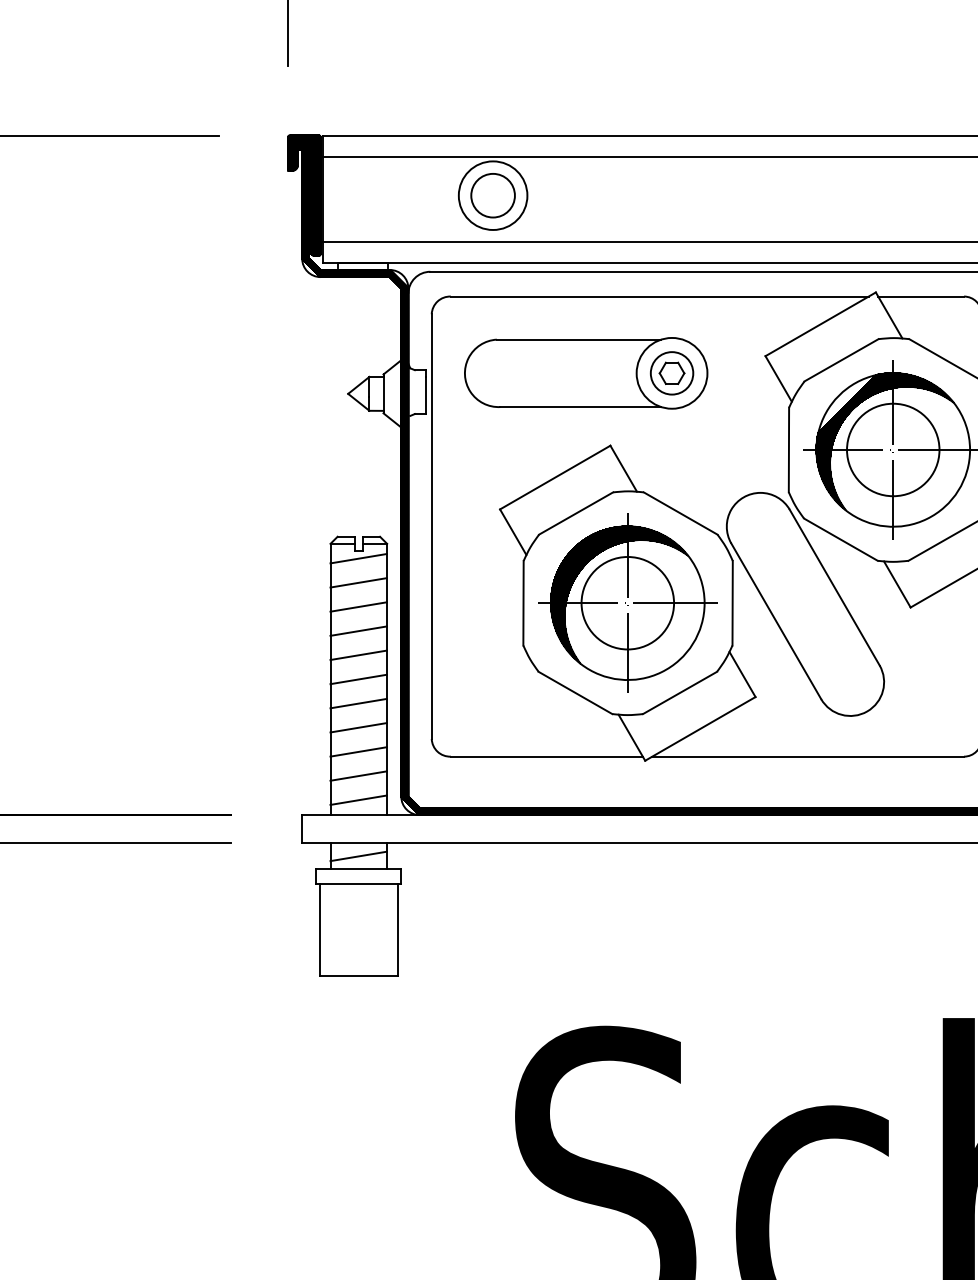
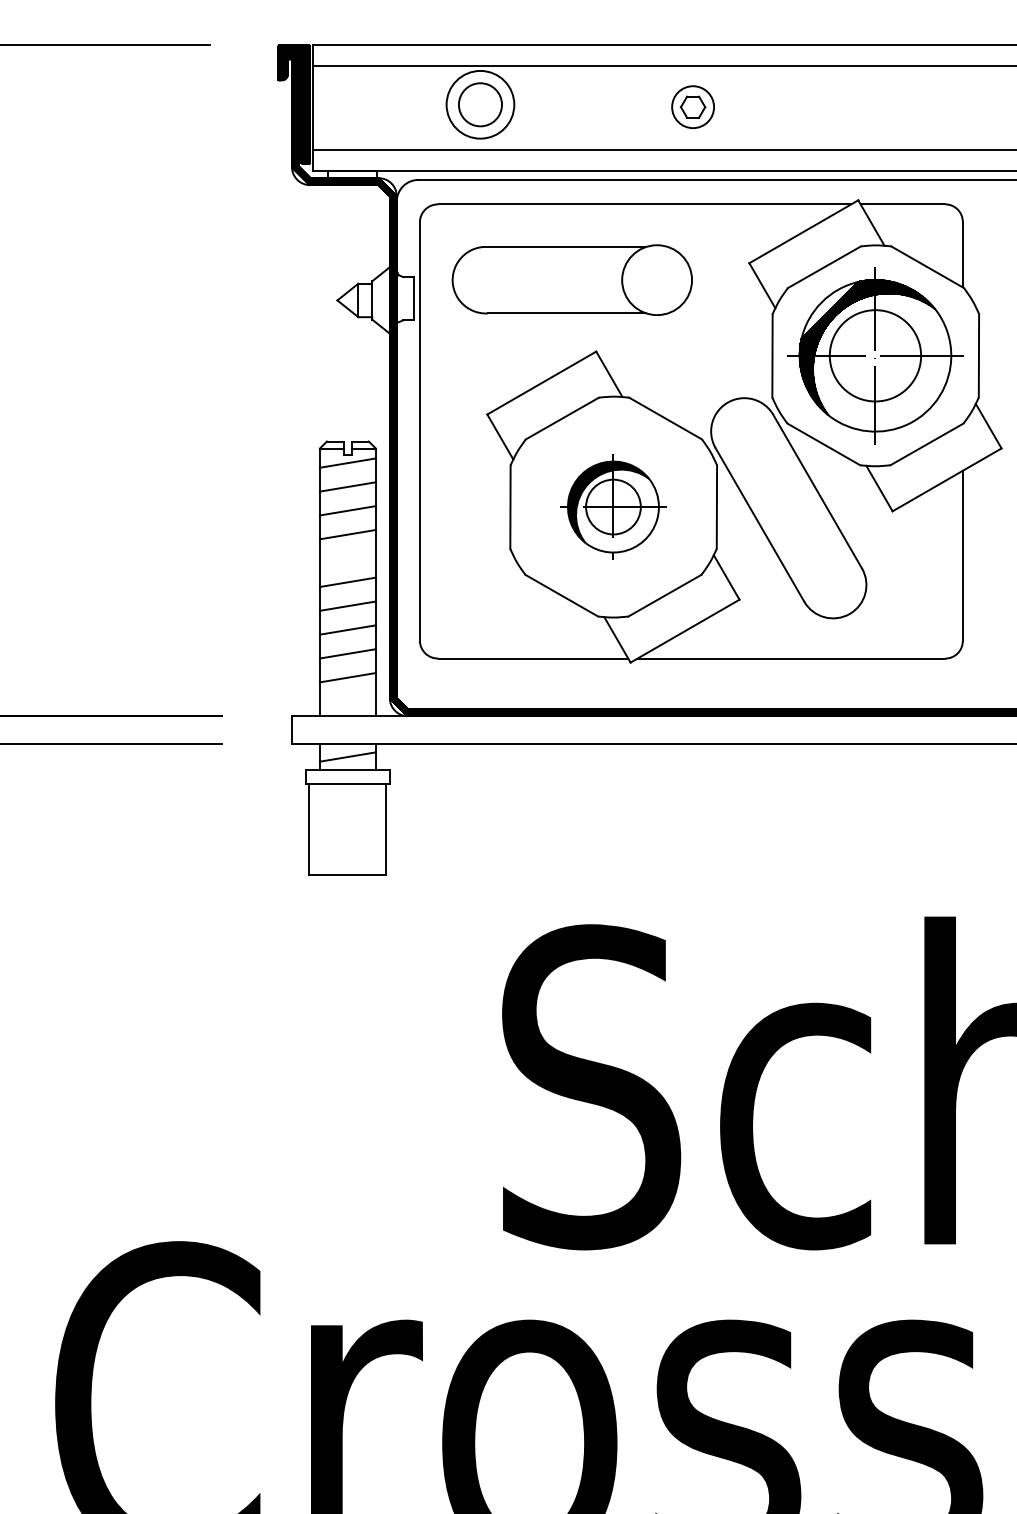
part: (671, 372) -> (692, 106), moved
part: (627, 602) -> (613, 506), size x0.6
line: (358, 655) -> (347, 558), removed
line: (358, 800) -> (347, 701), removed

